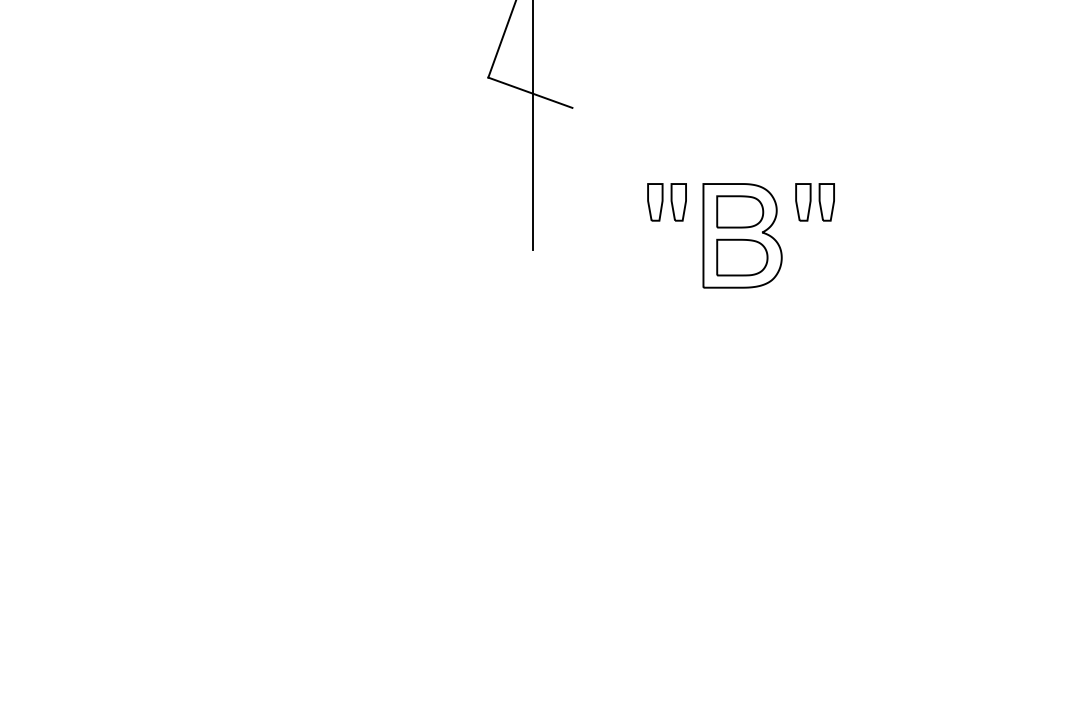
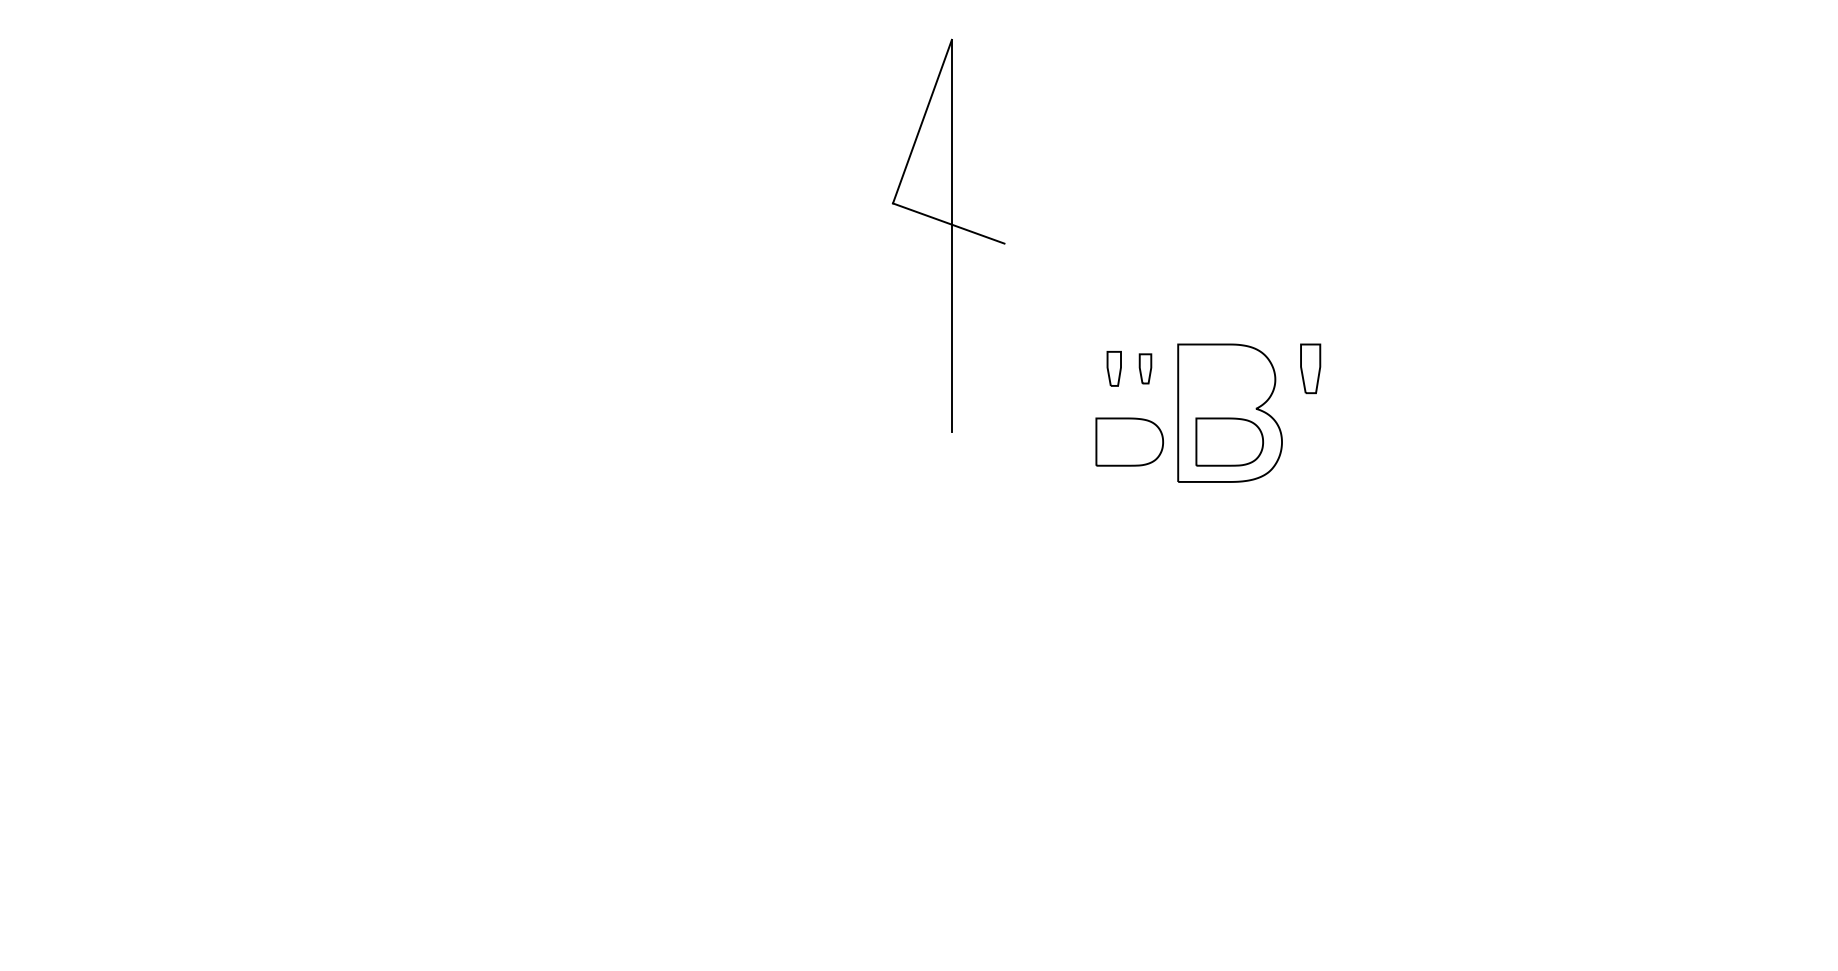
part: (654, 202) -> (1113, 368), size x0.7
part: (678, 202) -> (1145, 368), size x0.6
part: (826, 202) -> (1341, 368), removed
part: (739, 211) -> (1226, 381), removed
part: (666, 257) -> (1129, 441), added

